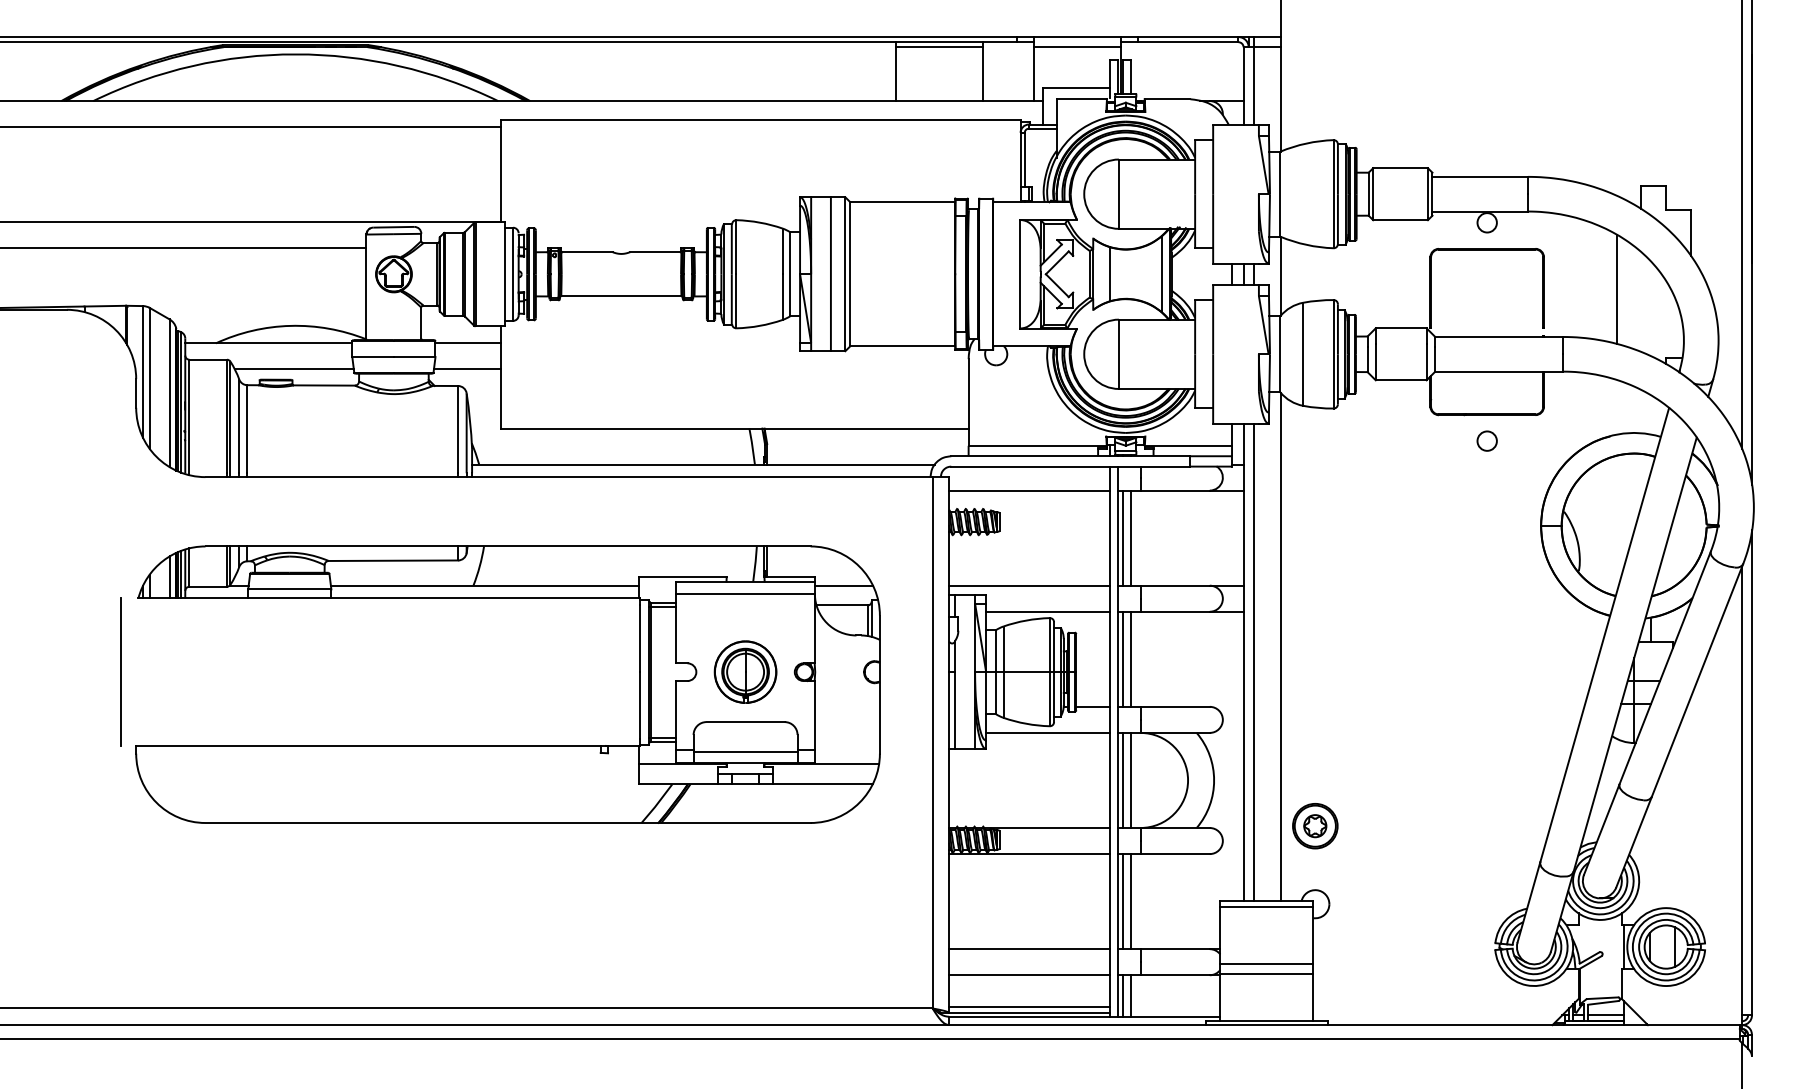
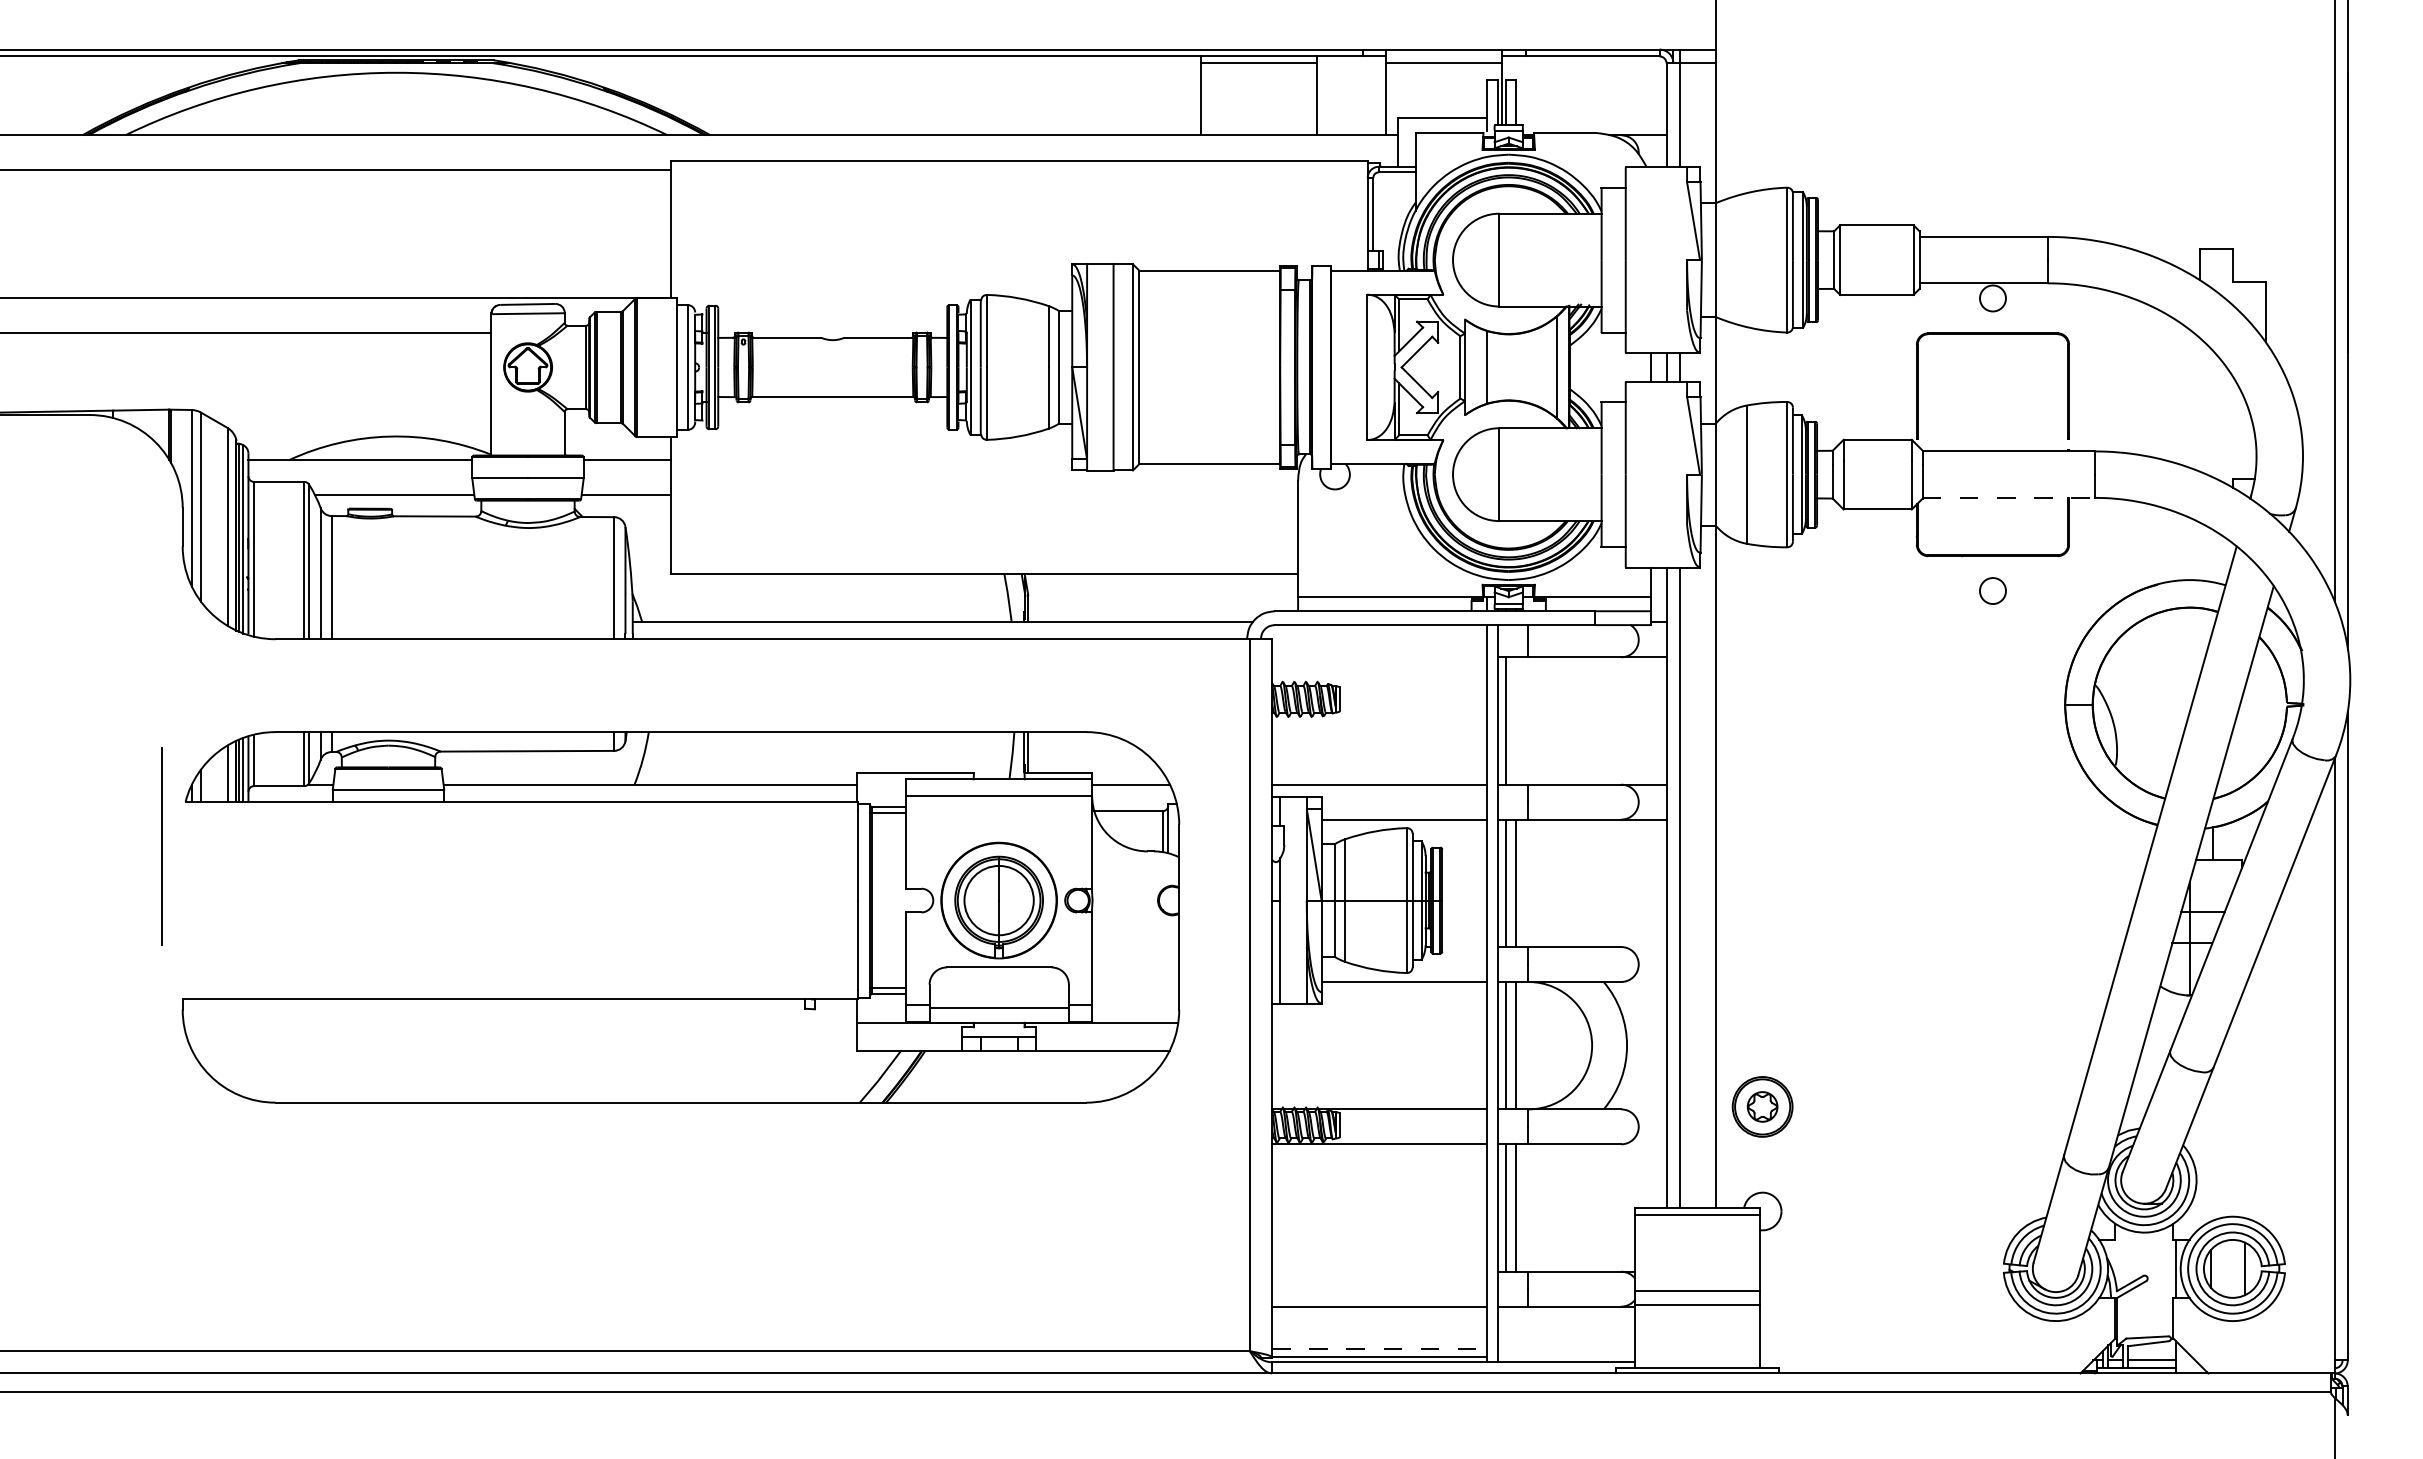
line: (1617, 289) -> (2167, 387), removed
line: (1499, 371) -> (2009, 497), solid -> dashed
line: (1029, 490) -> (1379, 657), removed
line: (1131, 537) -> (1516, 720), removed
line: (120, 672) -> (161, 846), moved
part: (745, 672) -> (999, 900), size x1.4
line: (1092, 707) -> (1464, 947), removed
line: (1029, 948) -> (1379, 1271), removed
line: (1123, 996) -> (1505, 1334), removed
line: (1131, 996) -> (1516, 1334), removed
line: (1030, 1007) -> (1380, 1349), solid -> dashed

